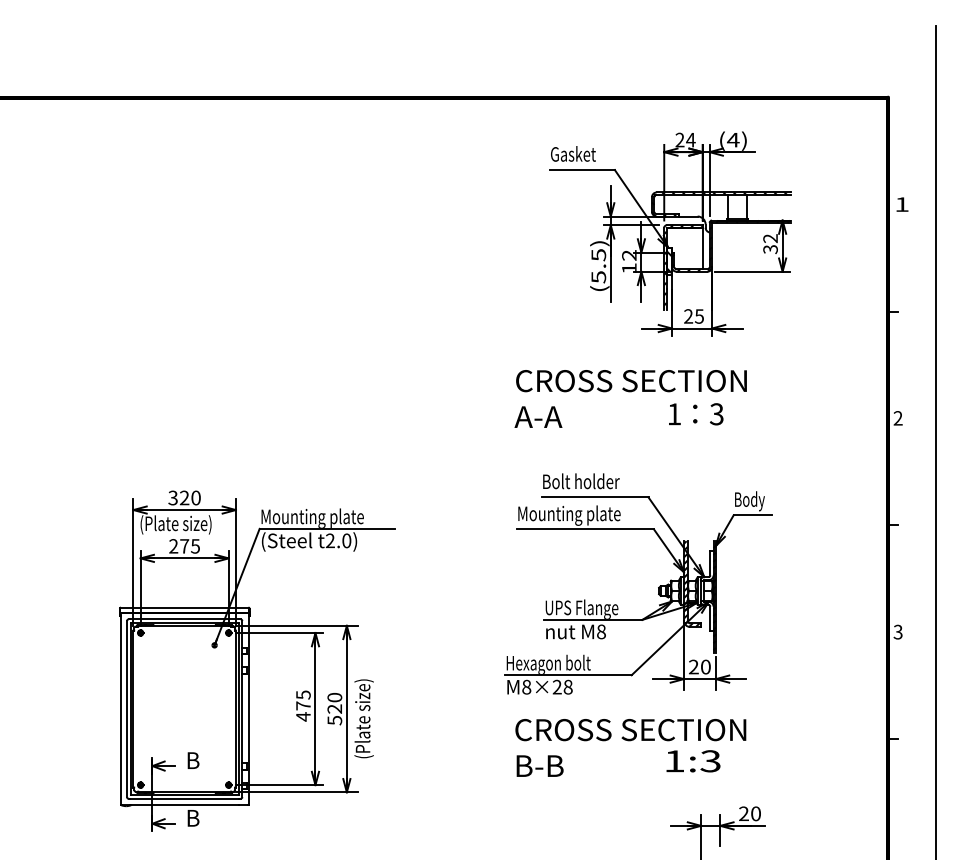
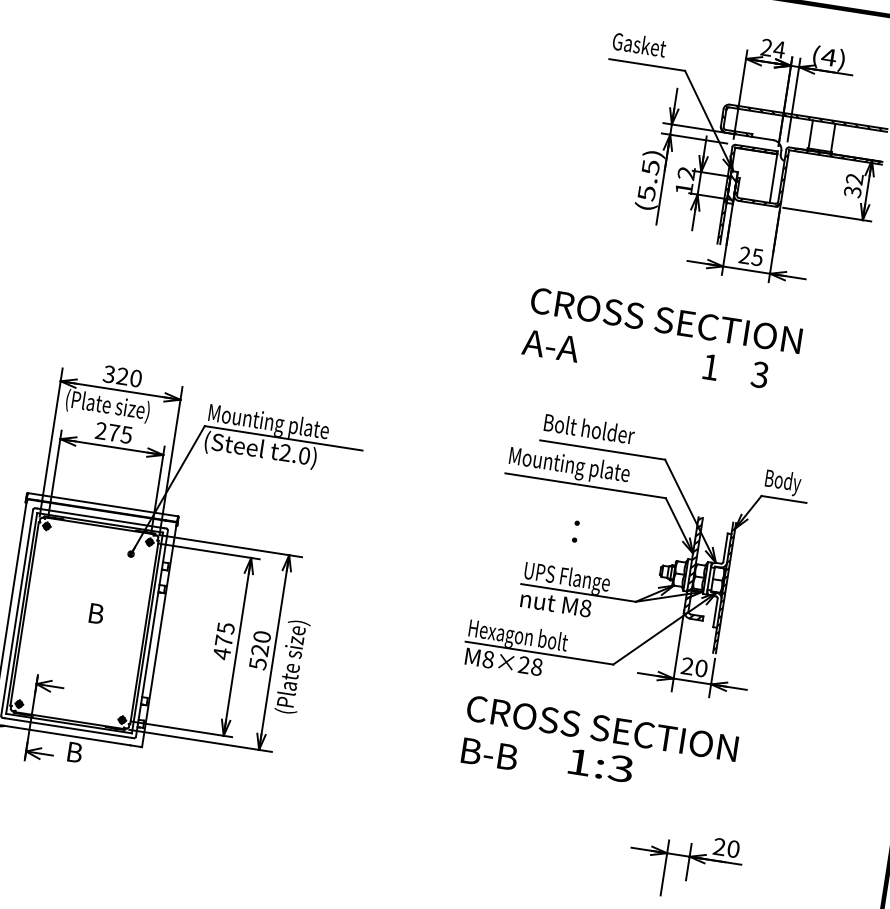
text: (695, 413) -> (576, 531), moved
text: (193, 760) -> (96, 613), moved
text: (693, 761) -> (600, 765), moved

